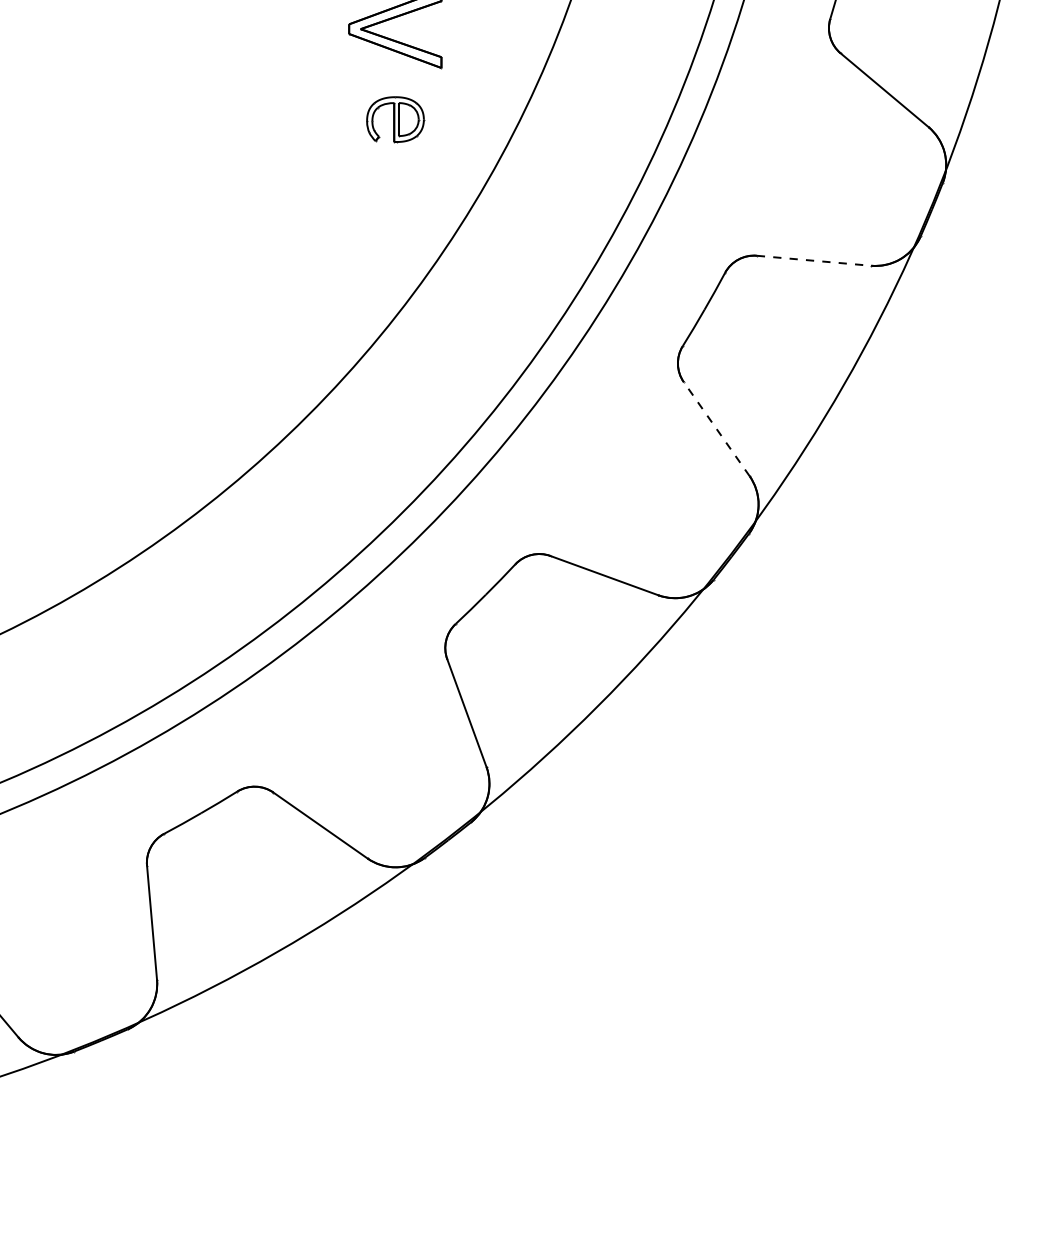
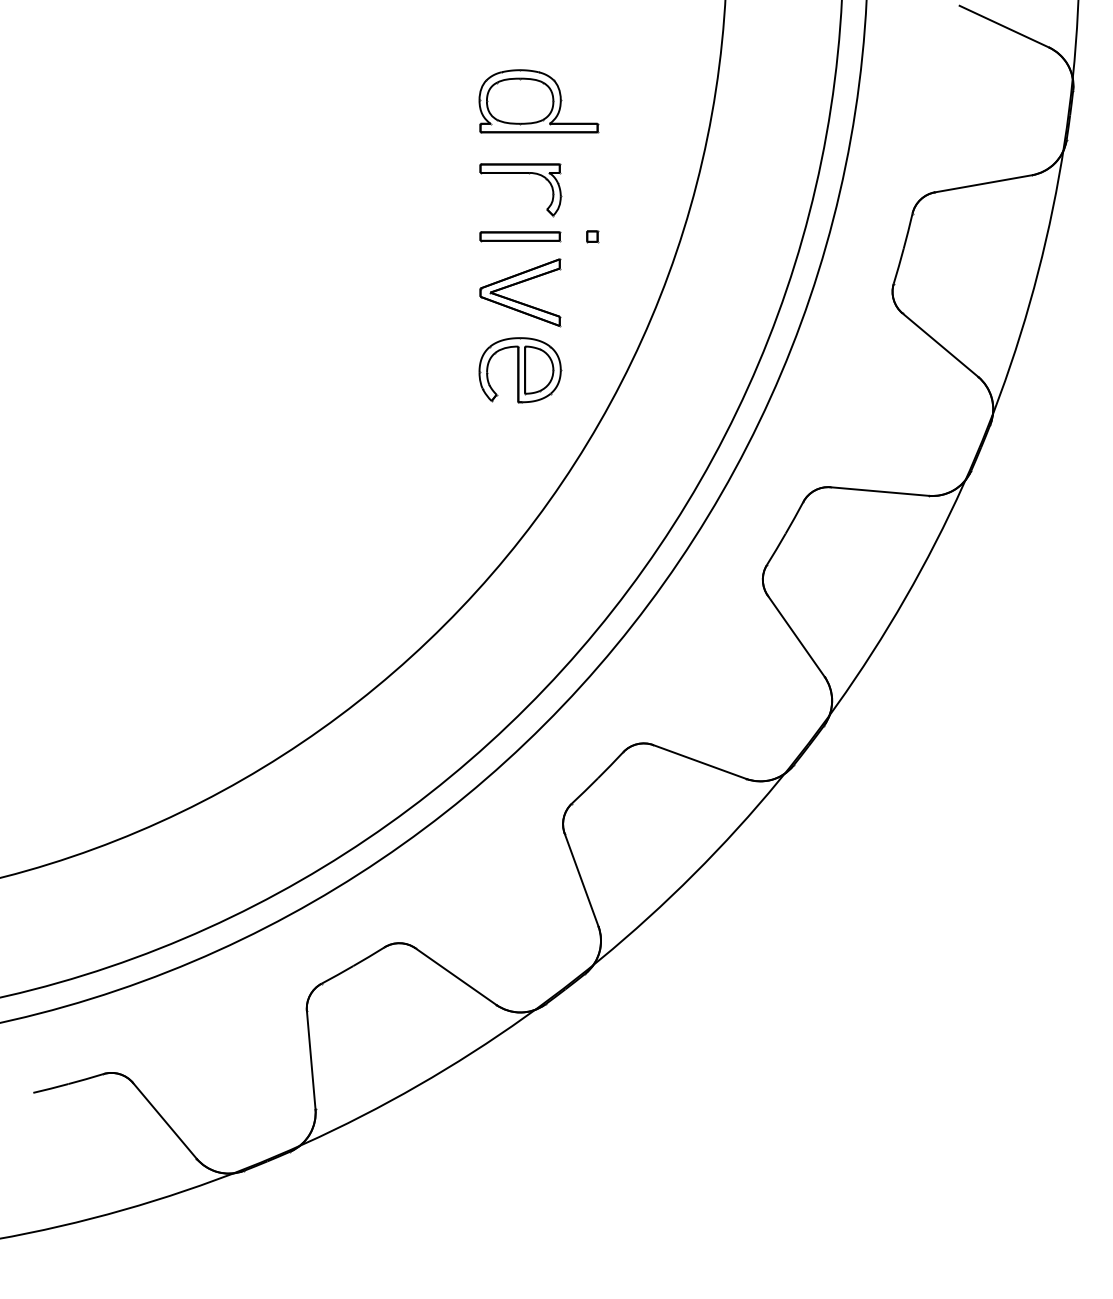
part: (395, 119) -> (520, 370), size x1.67
line: (814, 260) -> (880, 491), dashed -> solid
line: (715, 428) -> (795, 635), dashed -> solid

